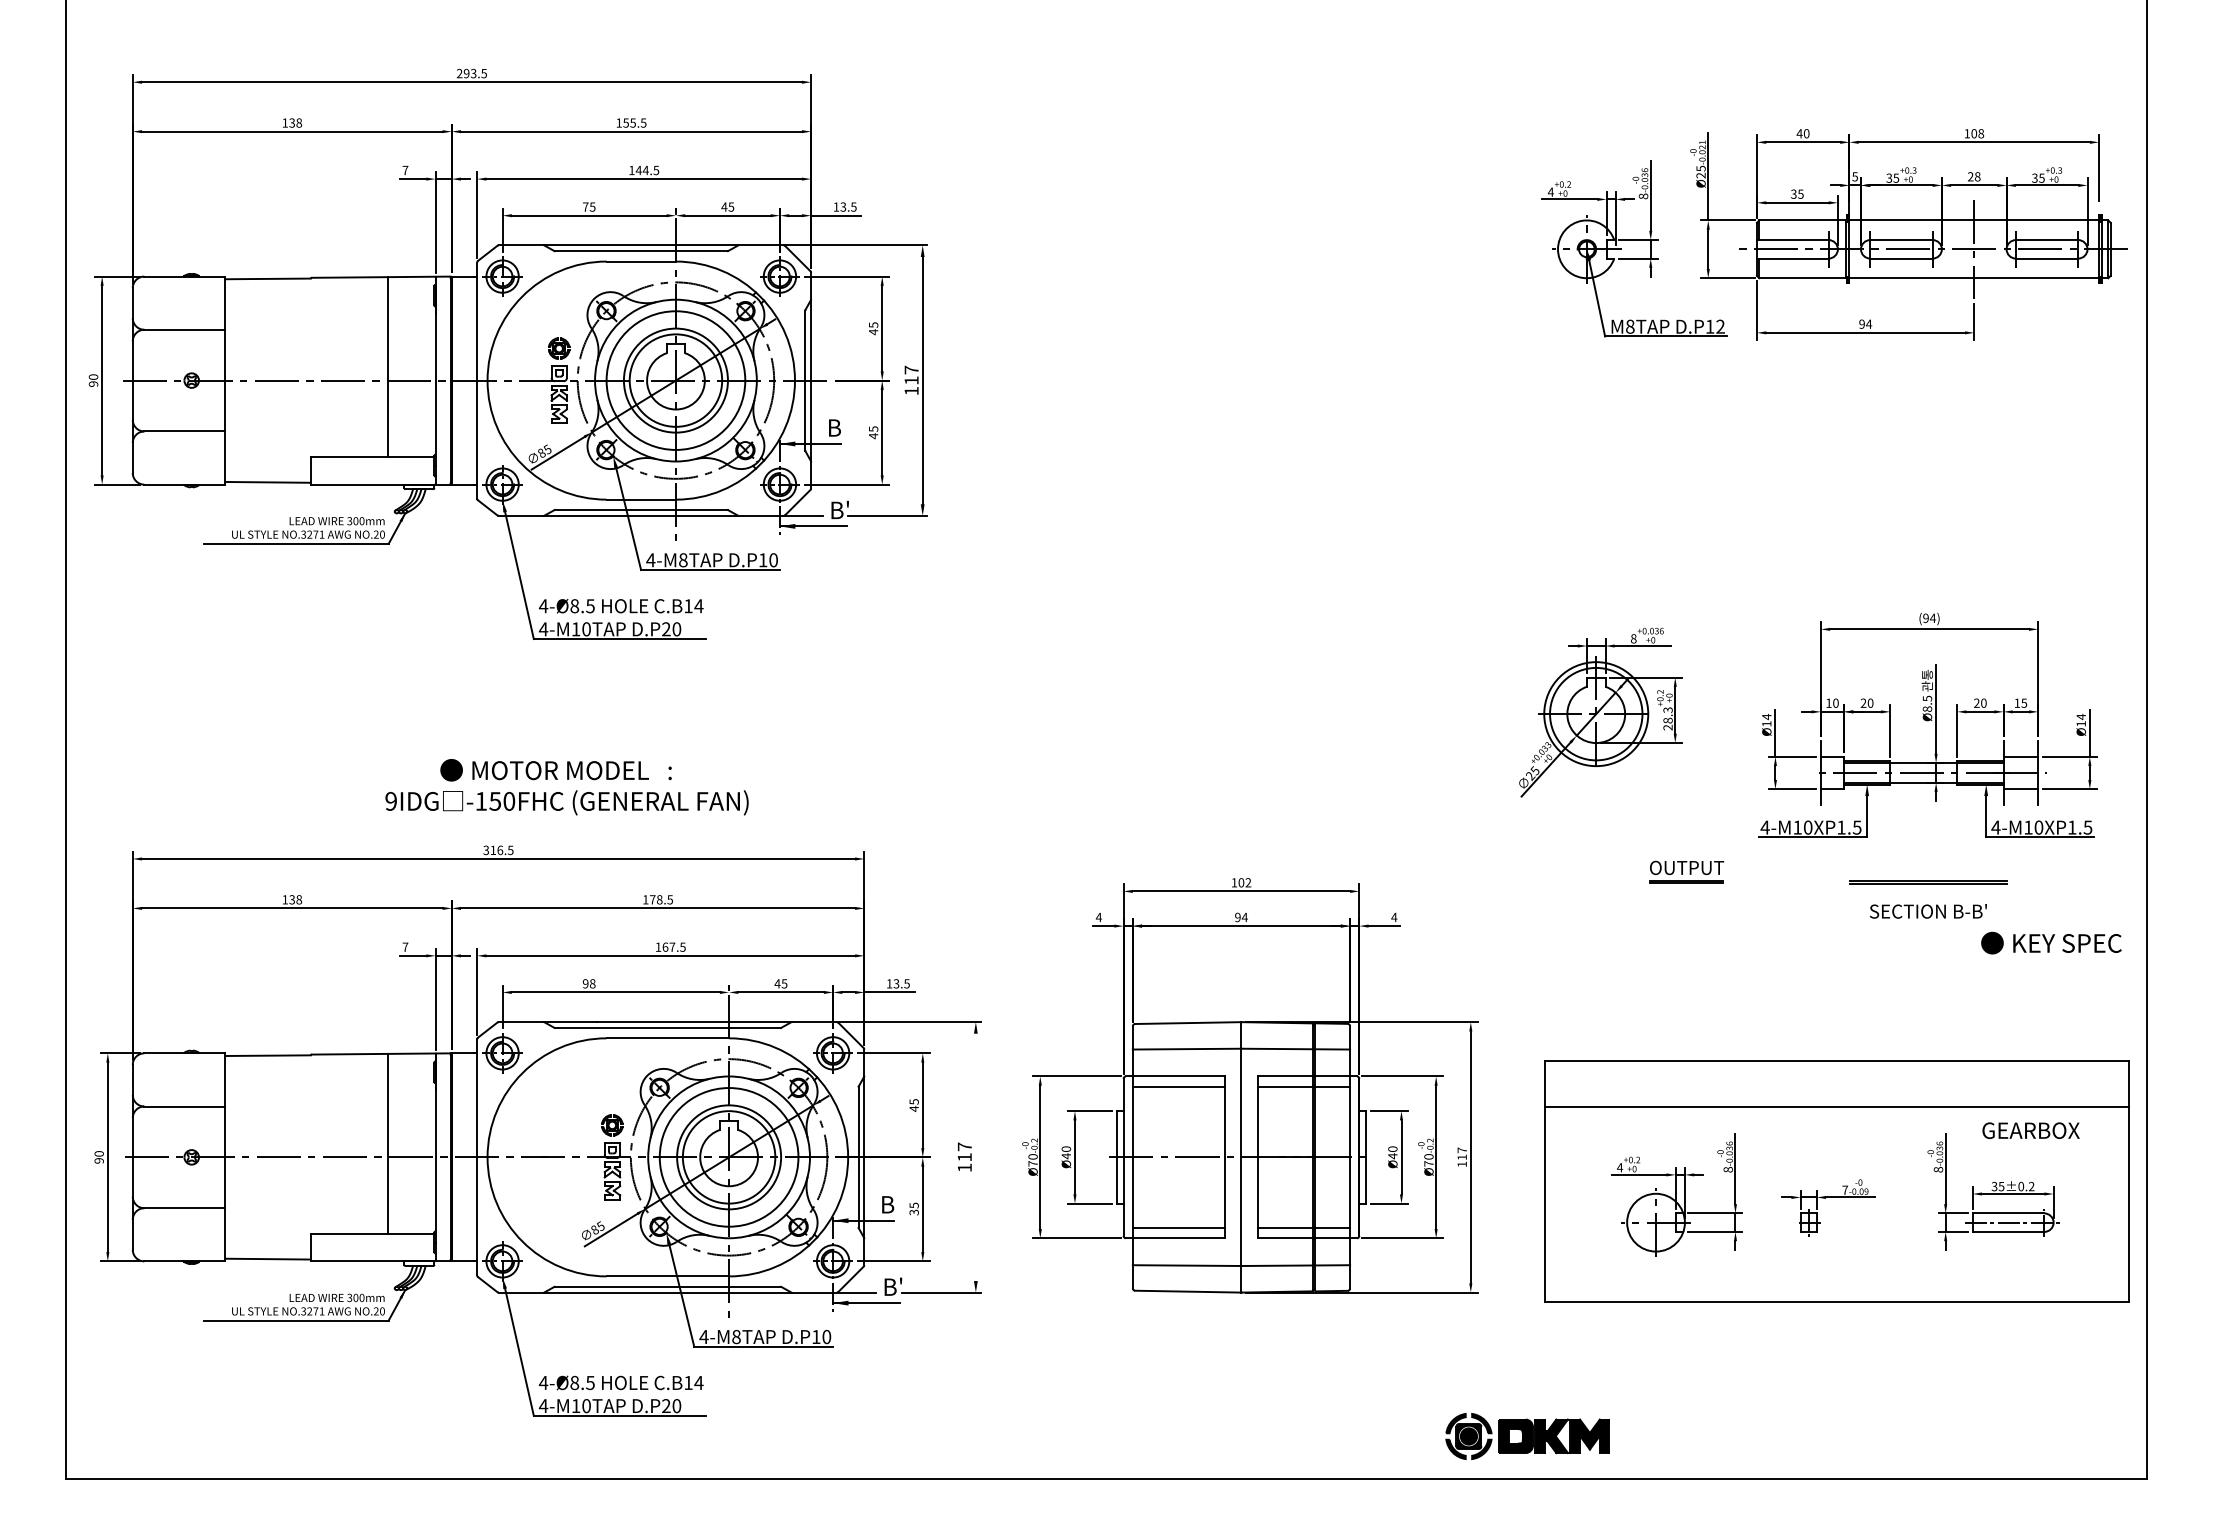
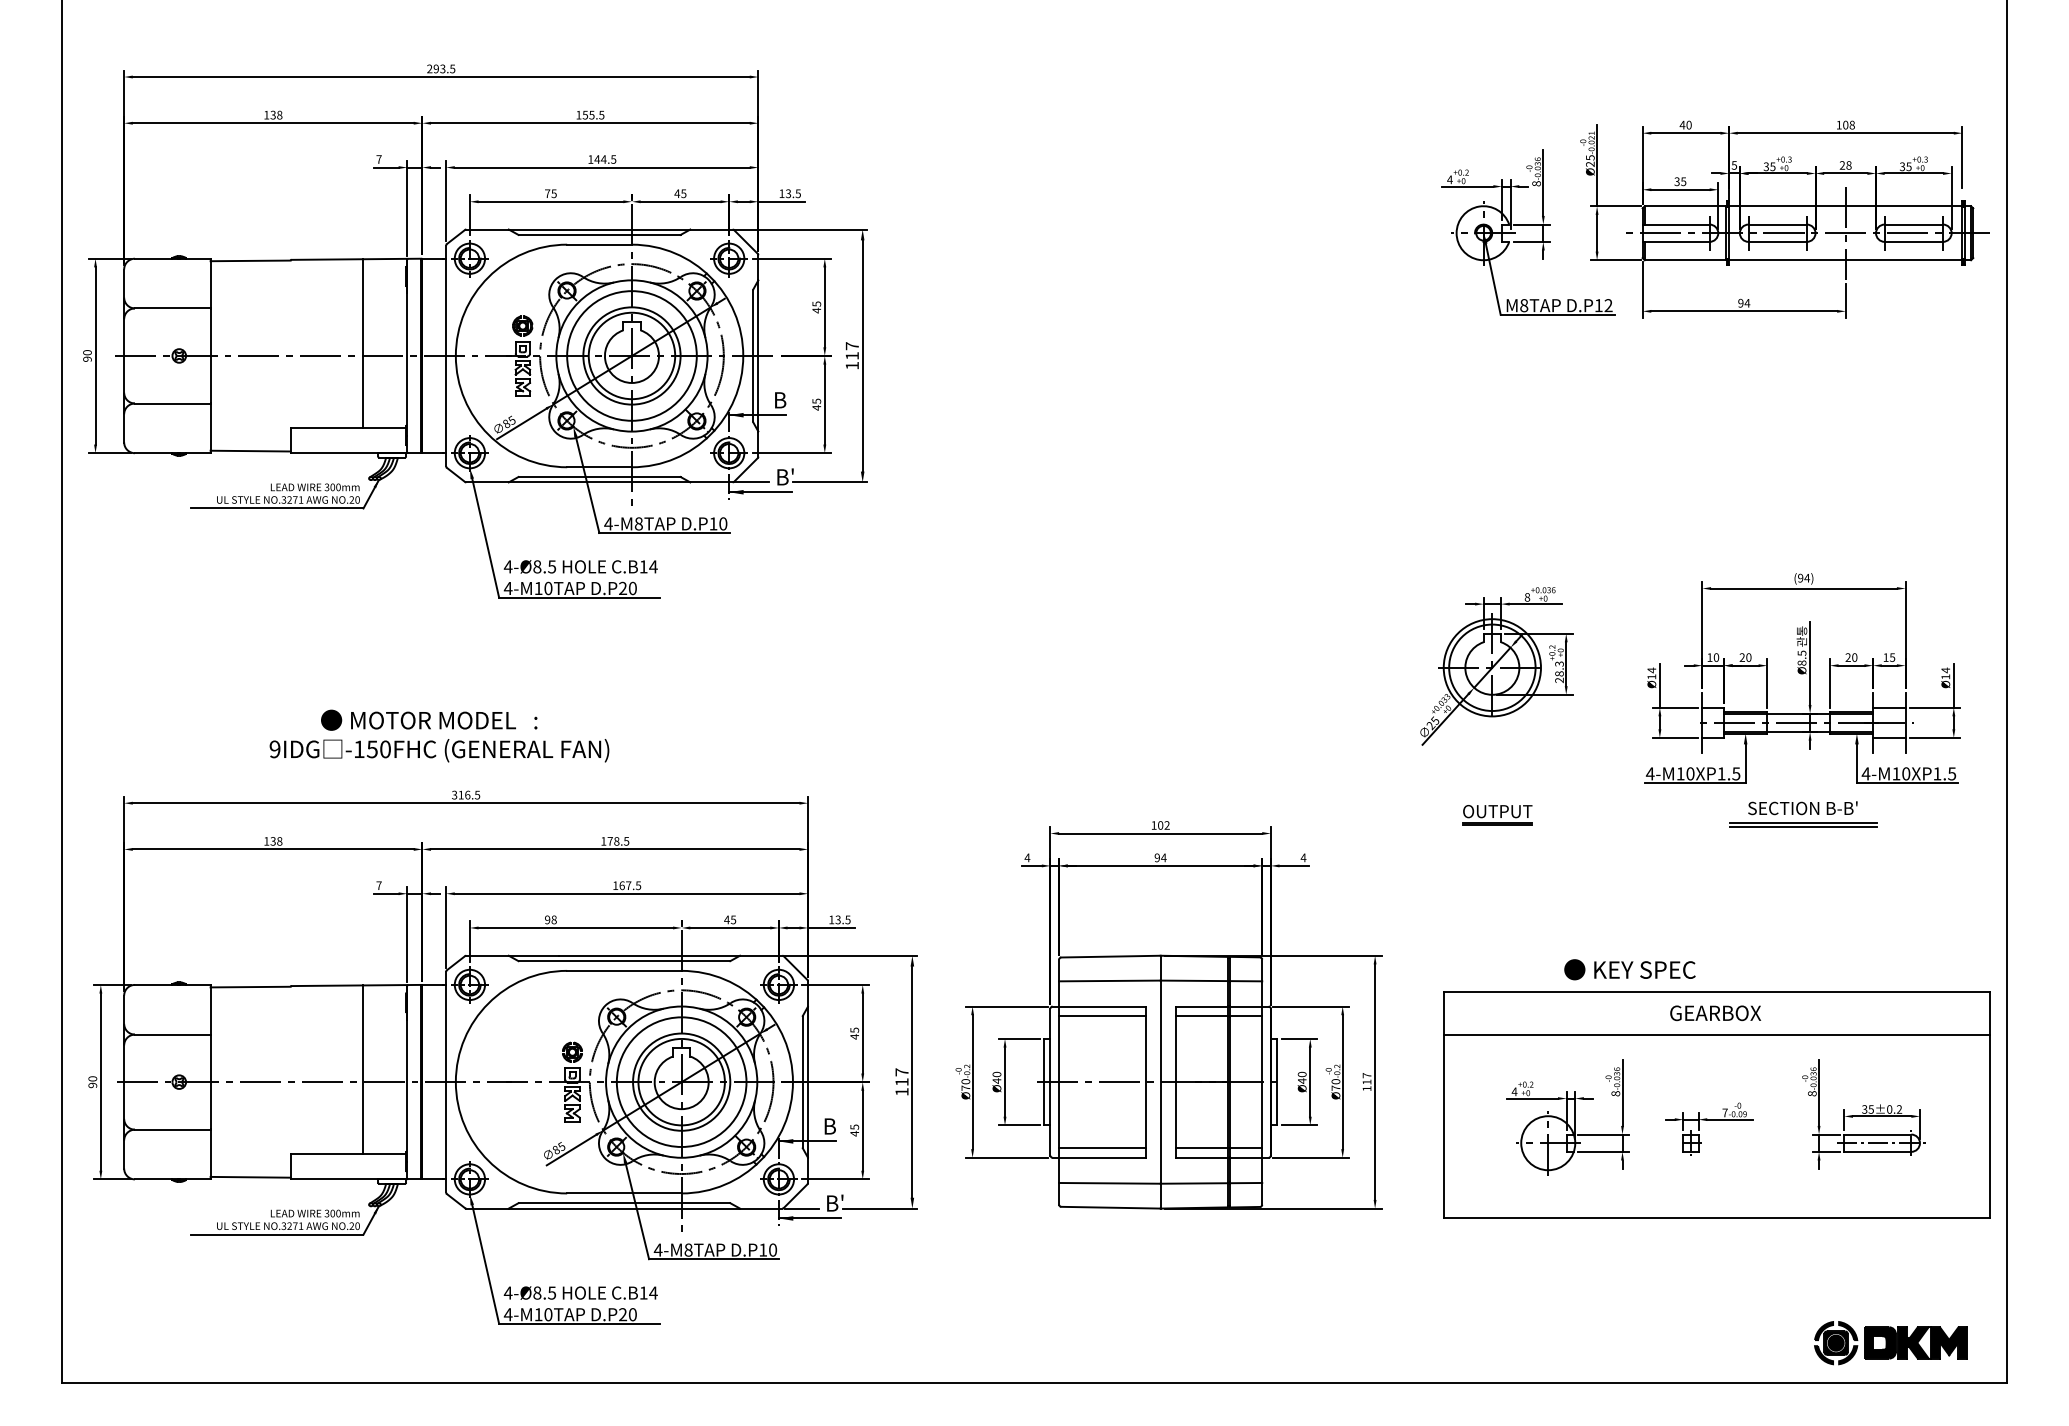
text: (566, 787) -> (438, 736), moved
part: (1686, 871) -> (1497, 814), moved
text: (1927, 911) -> (1802, 808), moved
text: (2051, 942) -> (1630, 969), moved
text: (2030, 1130) -> (1715, 1013), moved
line: (975, 1157) -> (912, 1082), added
text: (913, 1212) -> (854, 1133), 35 -> 45
part: (1527, 1436) -> (1890, 1343), moved

